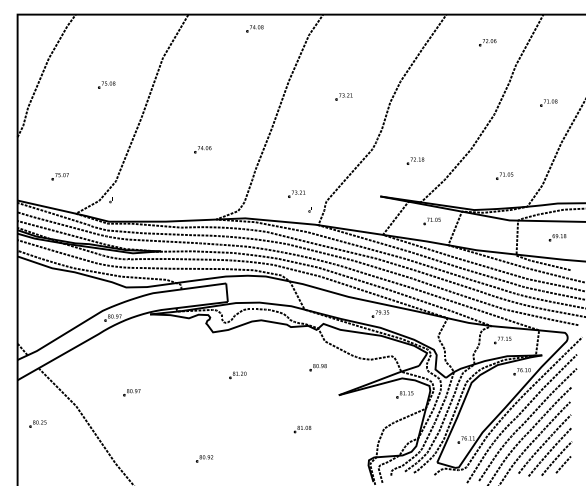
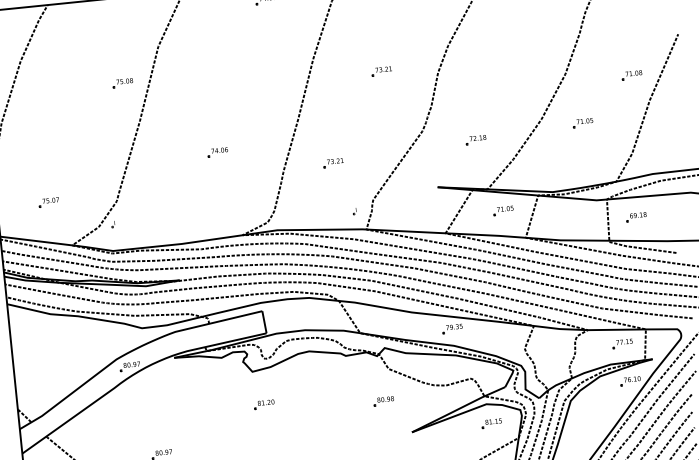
part: (106, 84) -> (122, 82), moved
part: (548, 102) -> (631, 74), moved
part: (504, 175) -> (582, 122), moved
part: (296, 193) -> (332, 162), moved
part: (557, 237) -> (636, 217), moved
part: (502, 340) -> (622, 344), moved
part: (237, 375) -> (263, 405), moved

